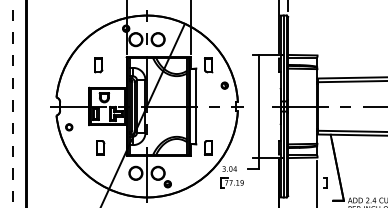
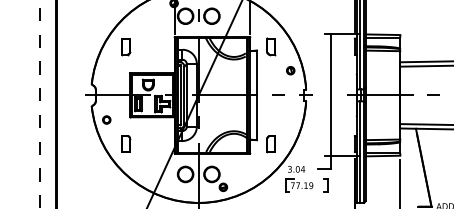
part: (98, 65) -> (125, 46), moved
part: (100, 147) -> (125, 143), moved
part: (325, 182) -> (325, 185), moved

